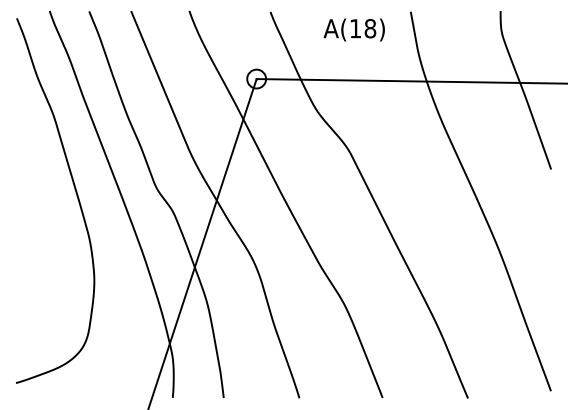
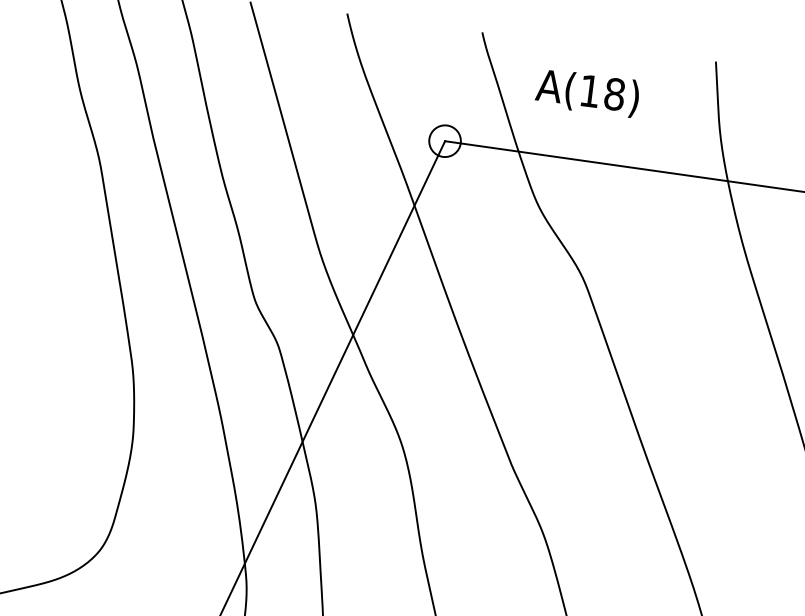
text: (353, 29) -> (586, 92), moved

